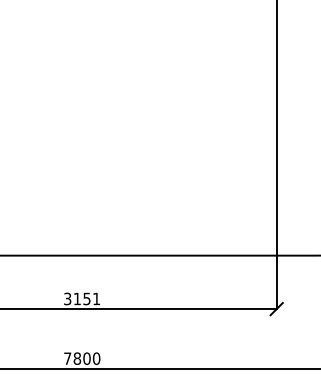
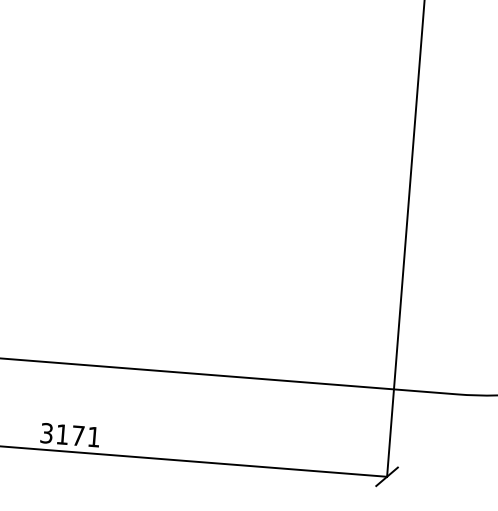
text: (86, 299) -> (77, 436), 3151 -> 3171

